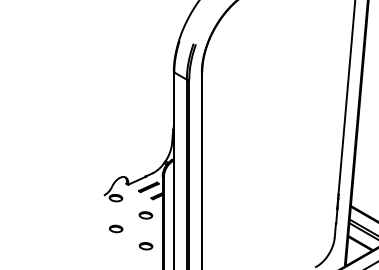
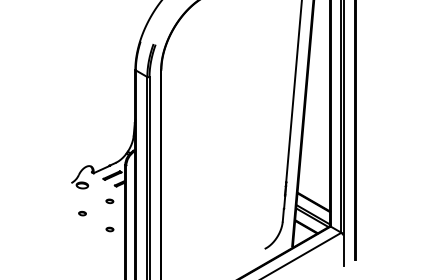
part: (145, 215) -> (109, 201), size x0.6
part: (116, 228) -> (82, 213), size x0.6
part: (145, 246) -> (109, 229), size x0.6

